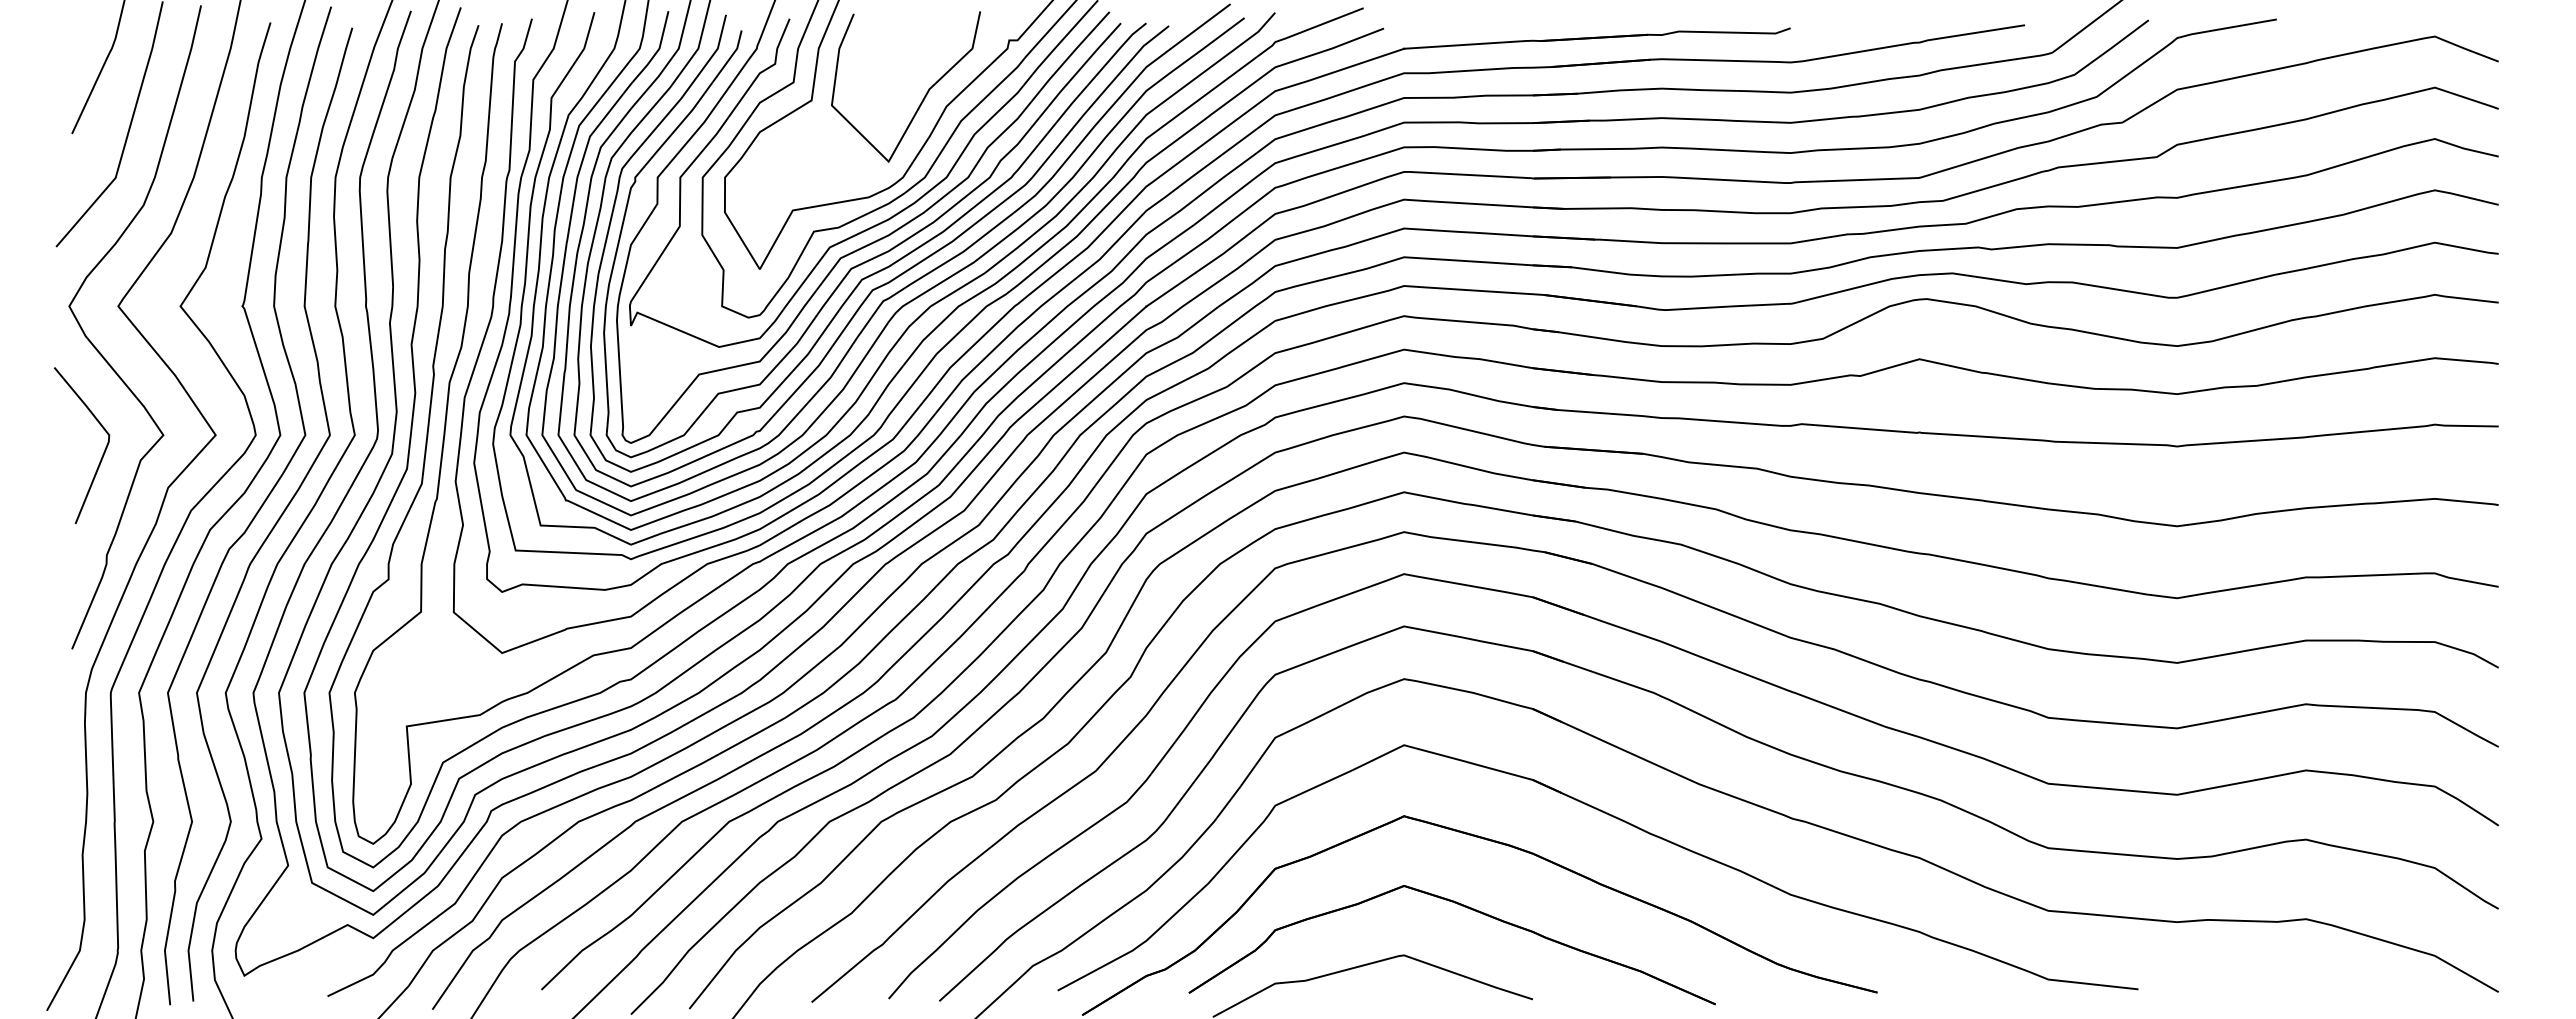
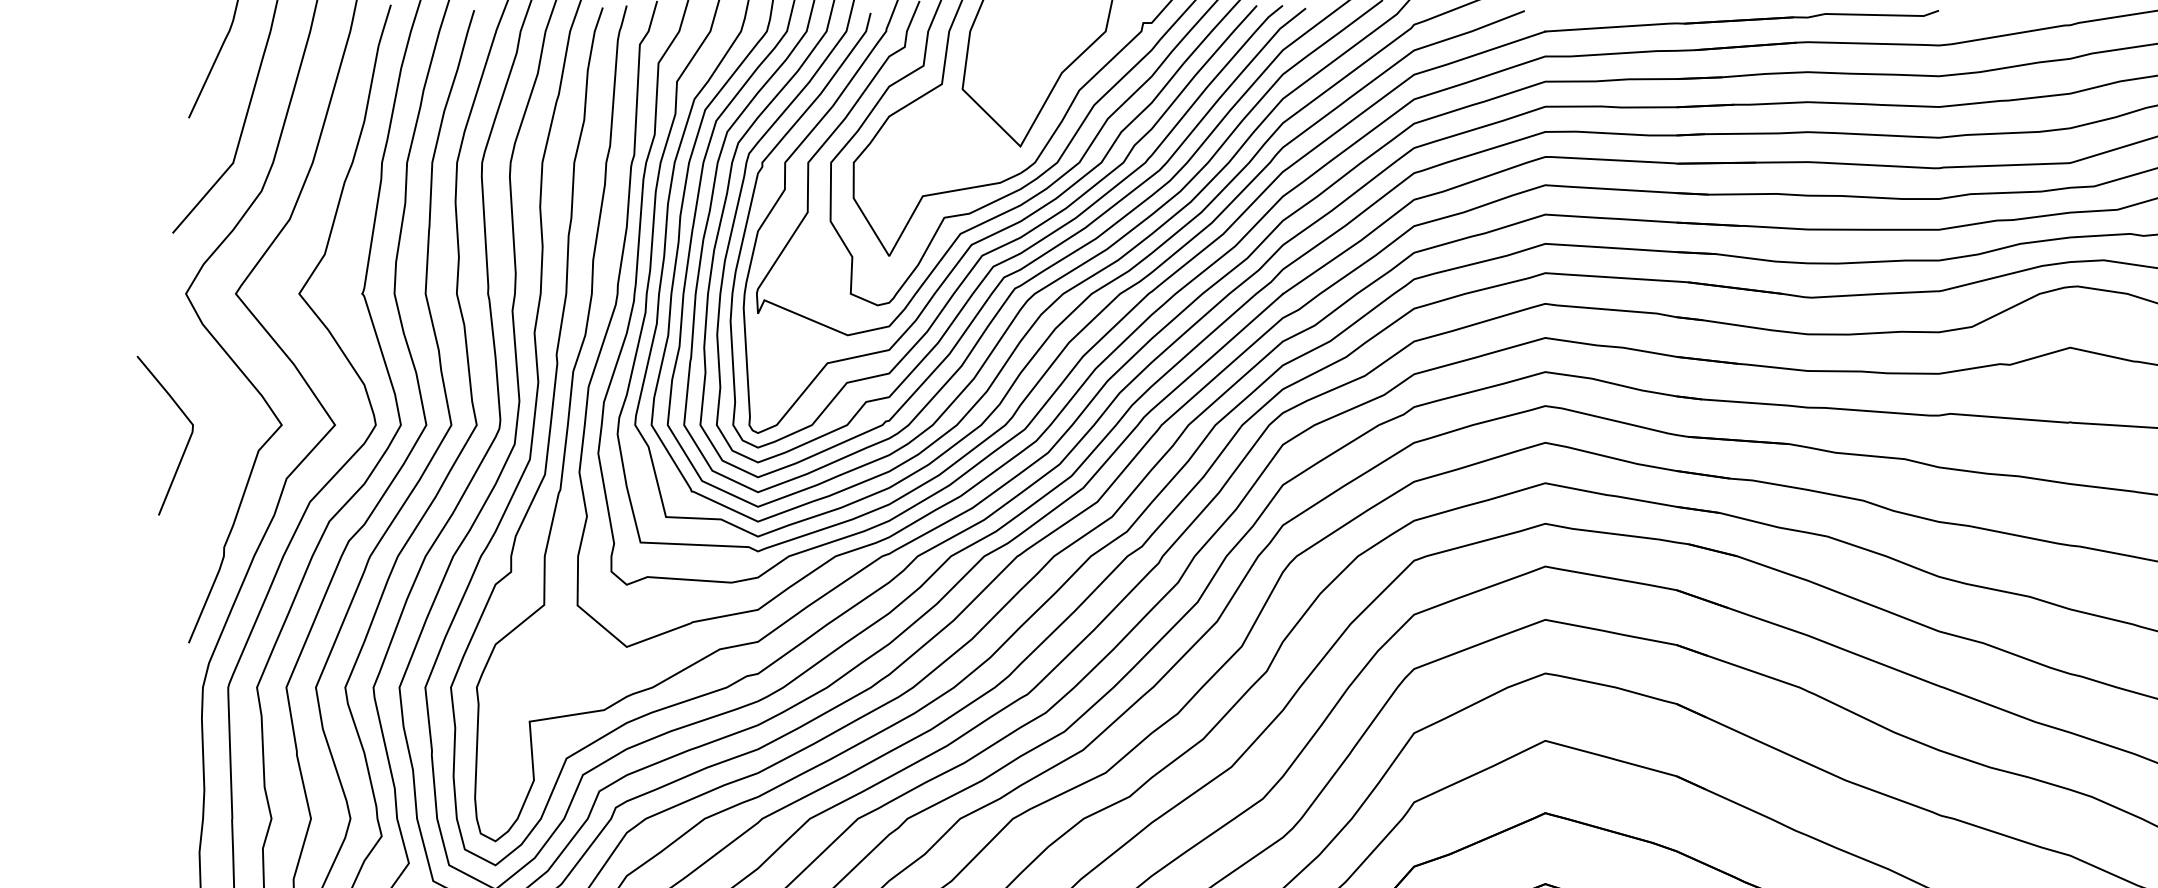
line: (103, 451) -> (187, 441), moved

